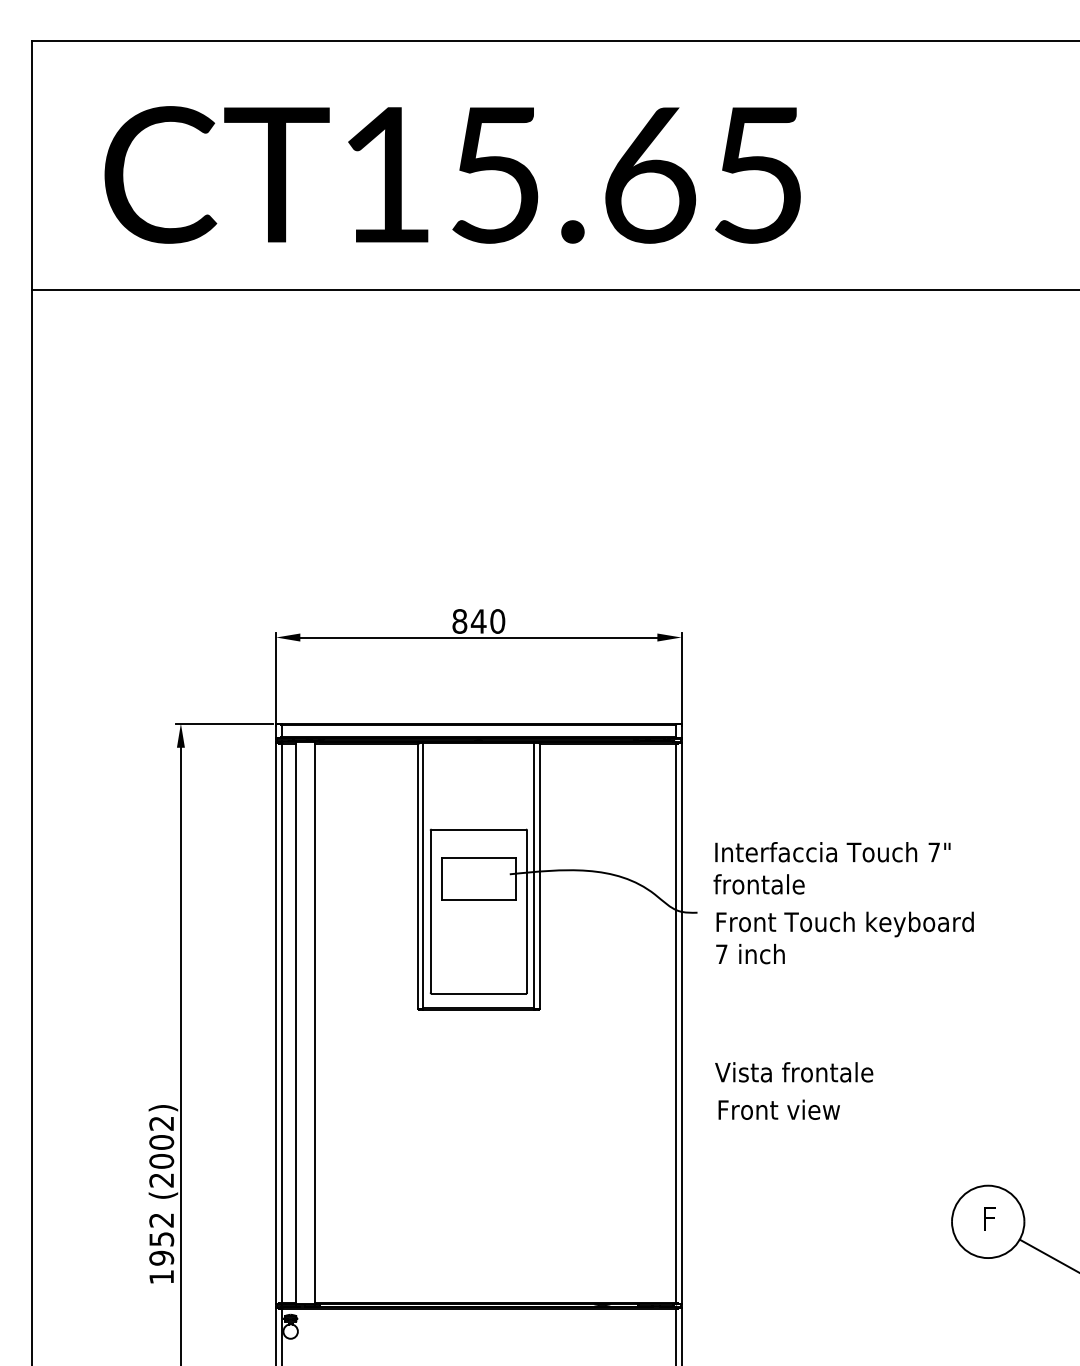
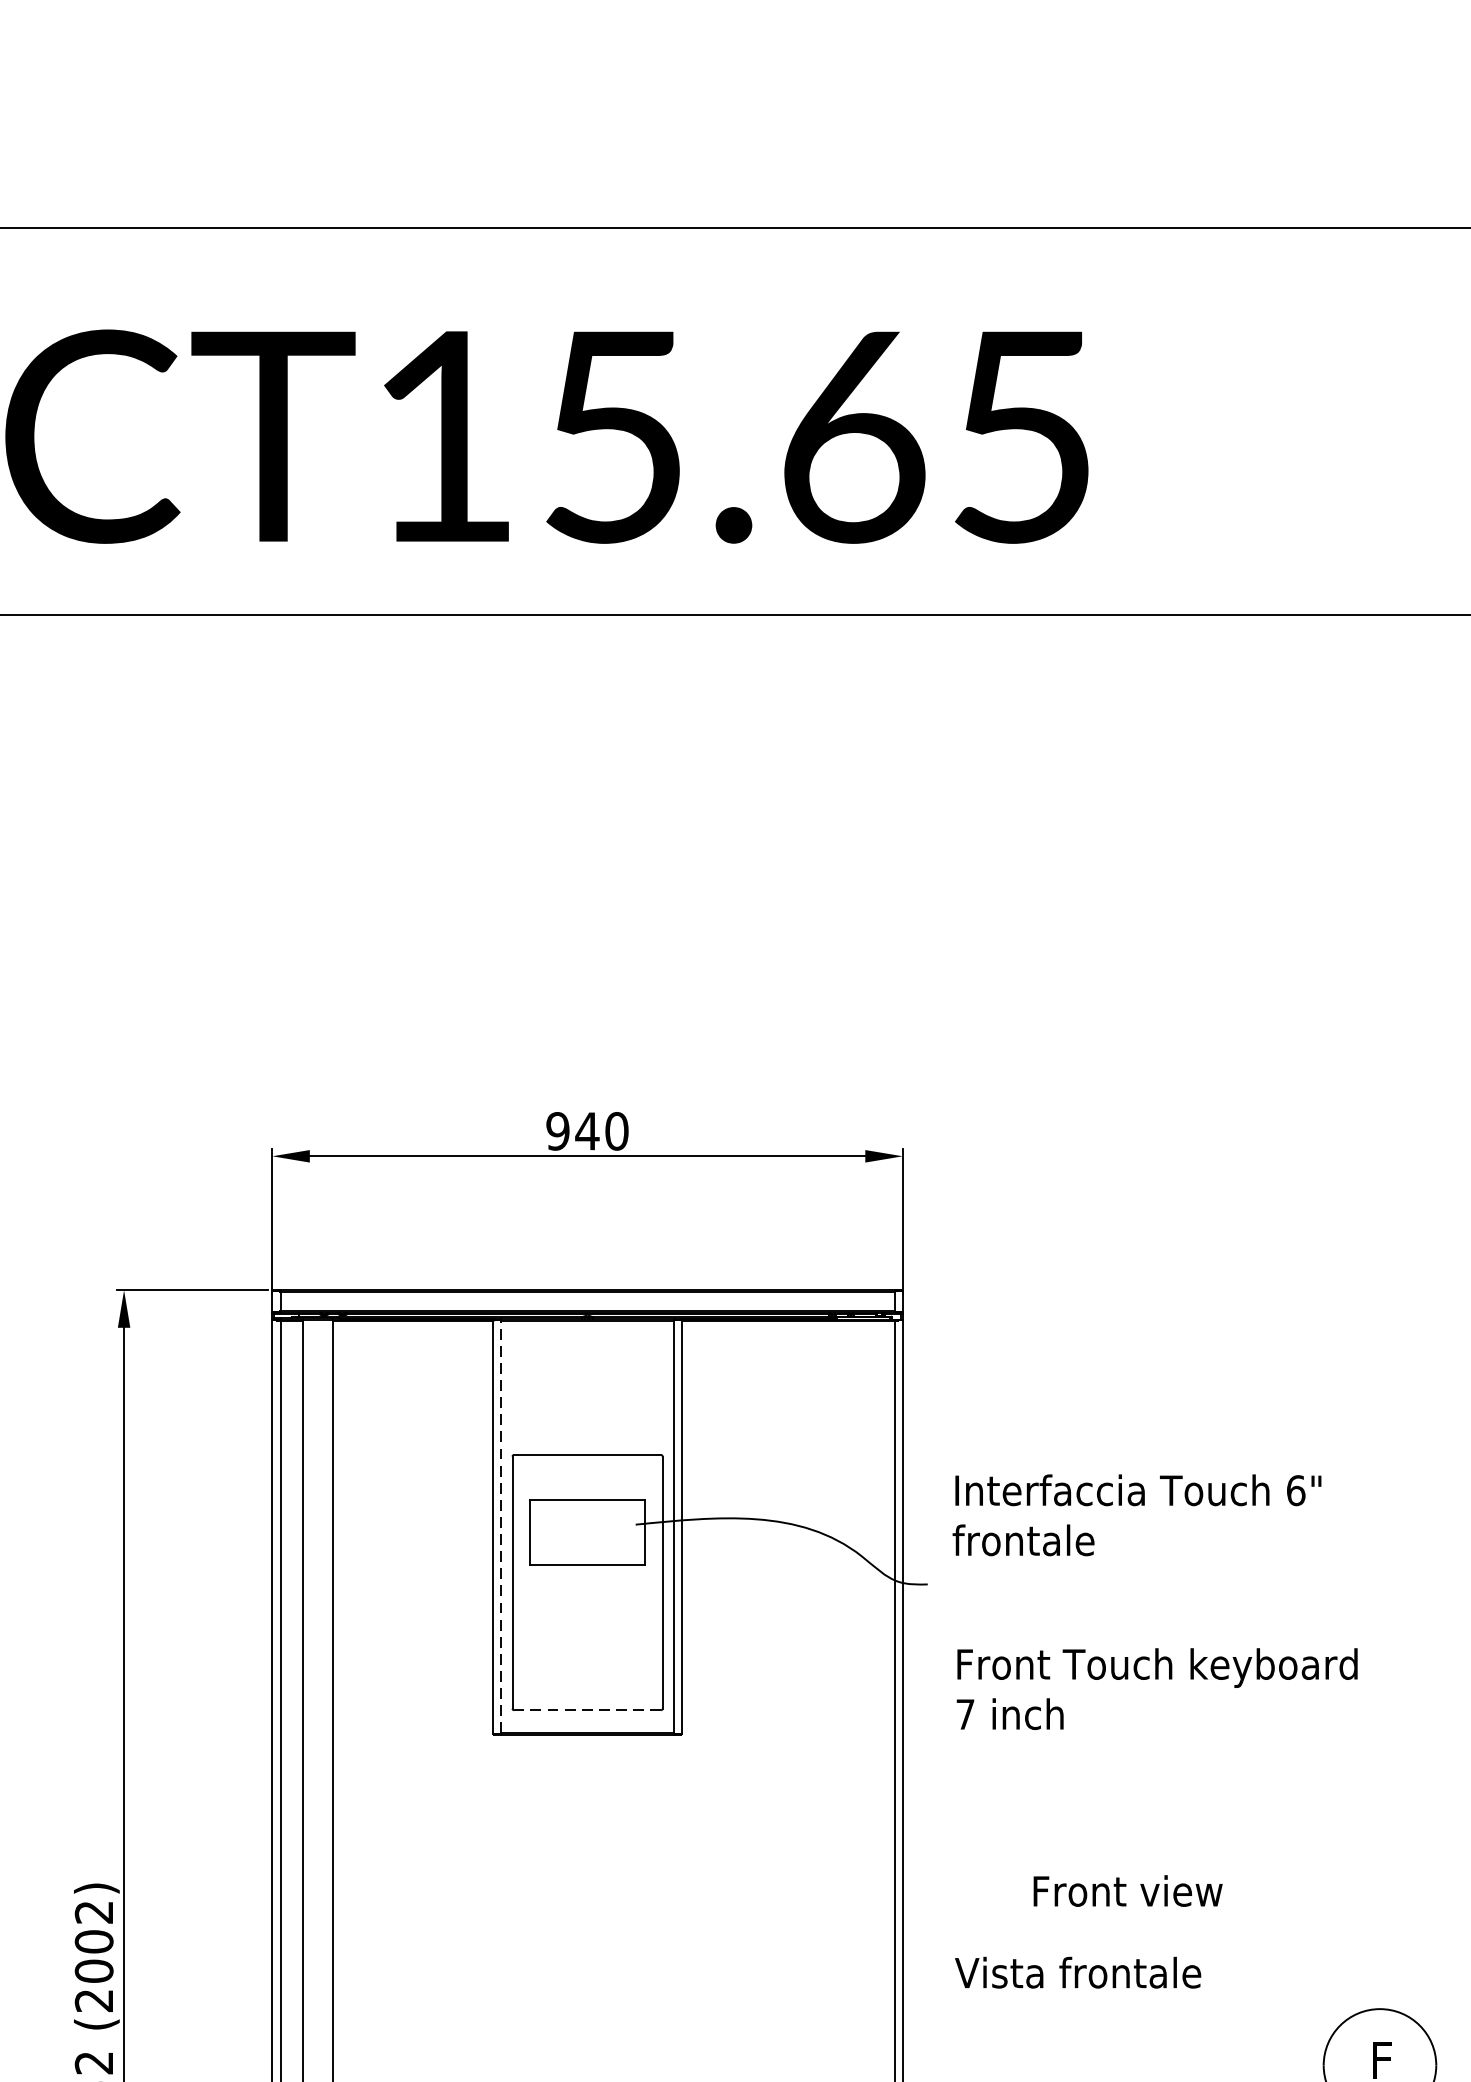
text: (459, 621) -> (557, 1131), 840 -> 940
text: (934, 852) -> (1296, 1490), 7" -> 6"
line: (423, 875) -> (501, 1526), solid -> dashed
text: (844, 937) -> (1156, 1688), moved
line: (478, 993) -> (587, 1710), solid -> dashed
text: (794, 1072) -> (1078, 1973), moved
text: (778, 1109) -> (1126, 1890), moved

